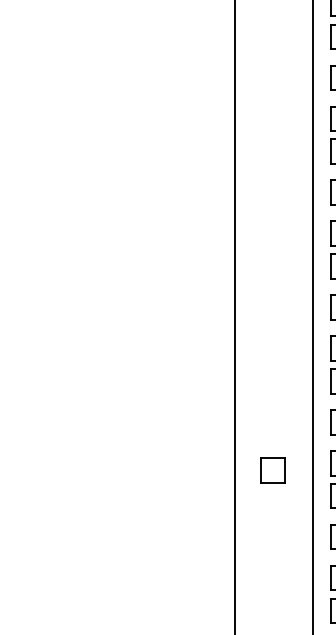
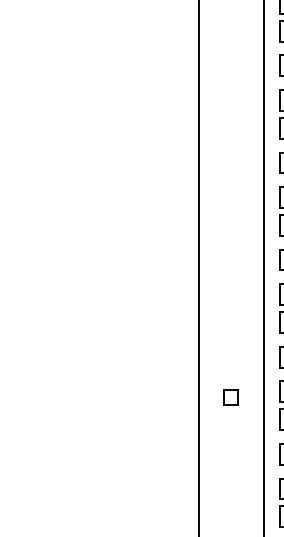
part: (272, 469) -> (230, 397), size x0.7

